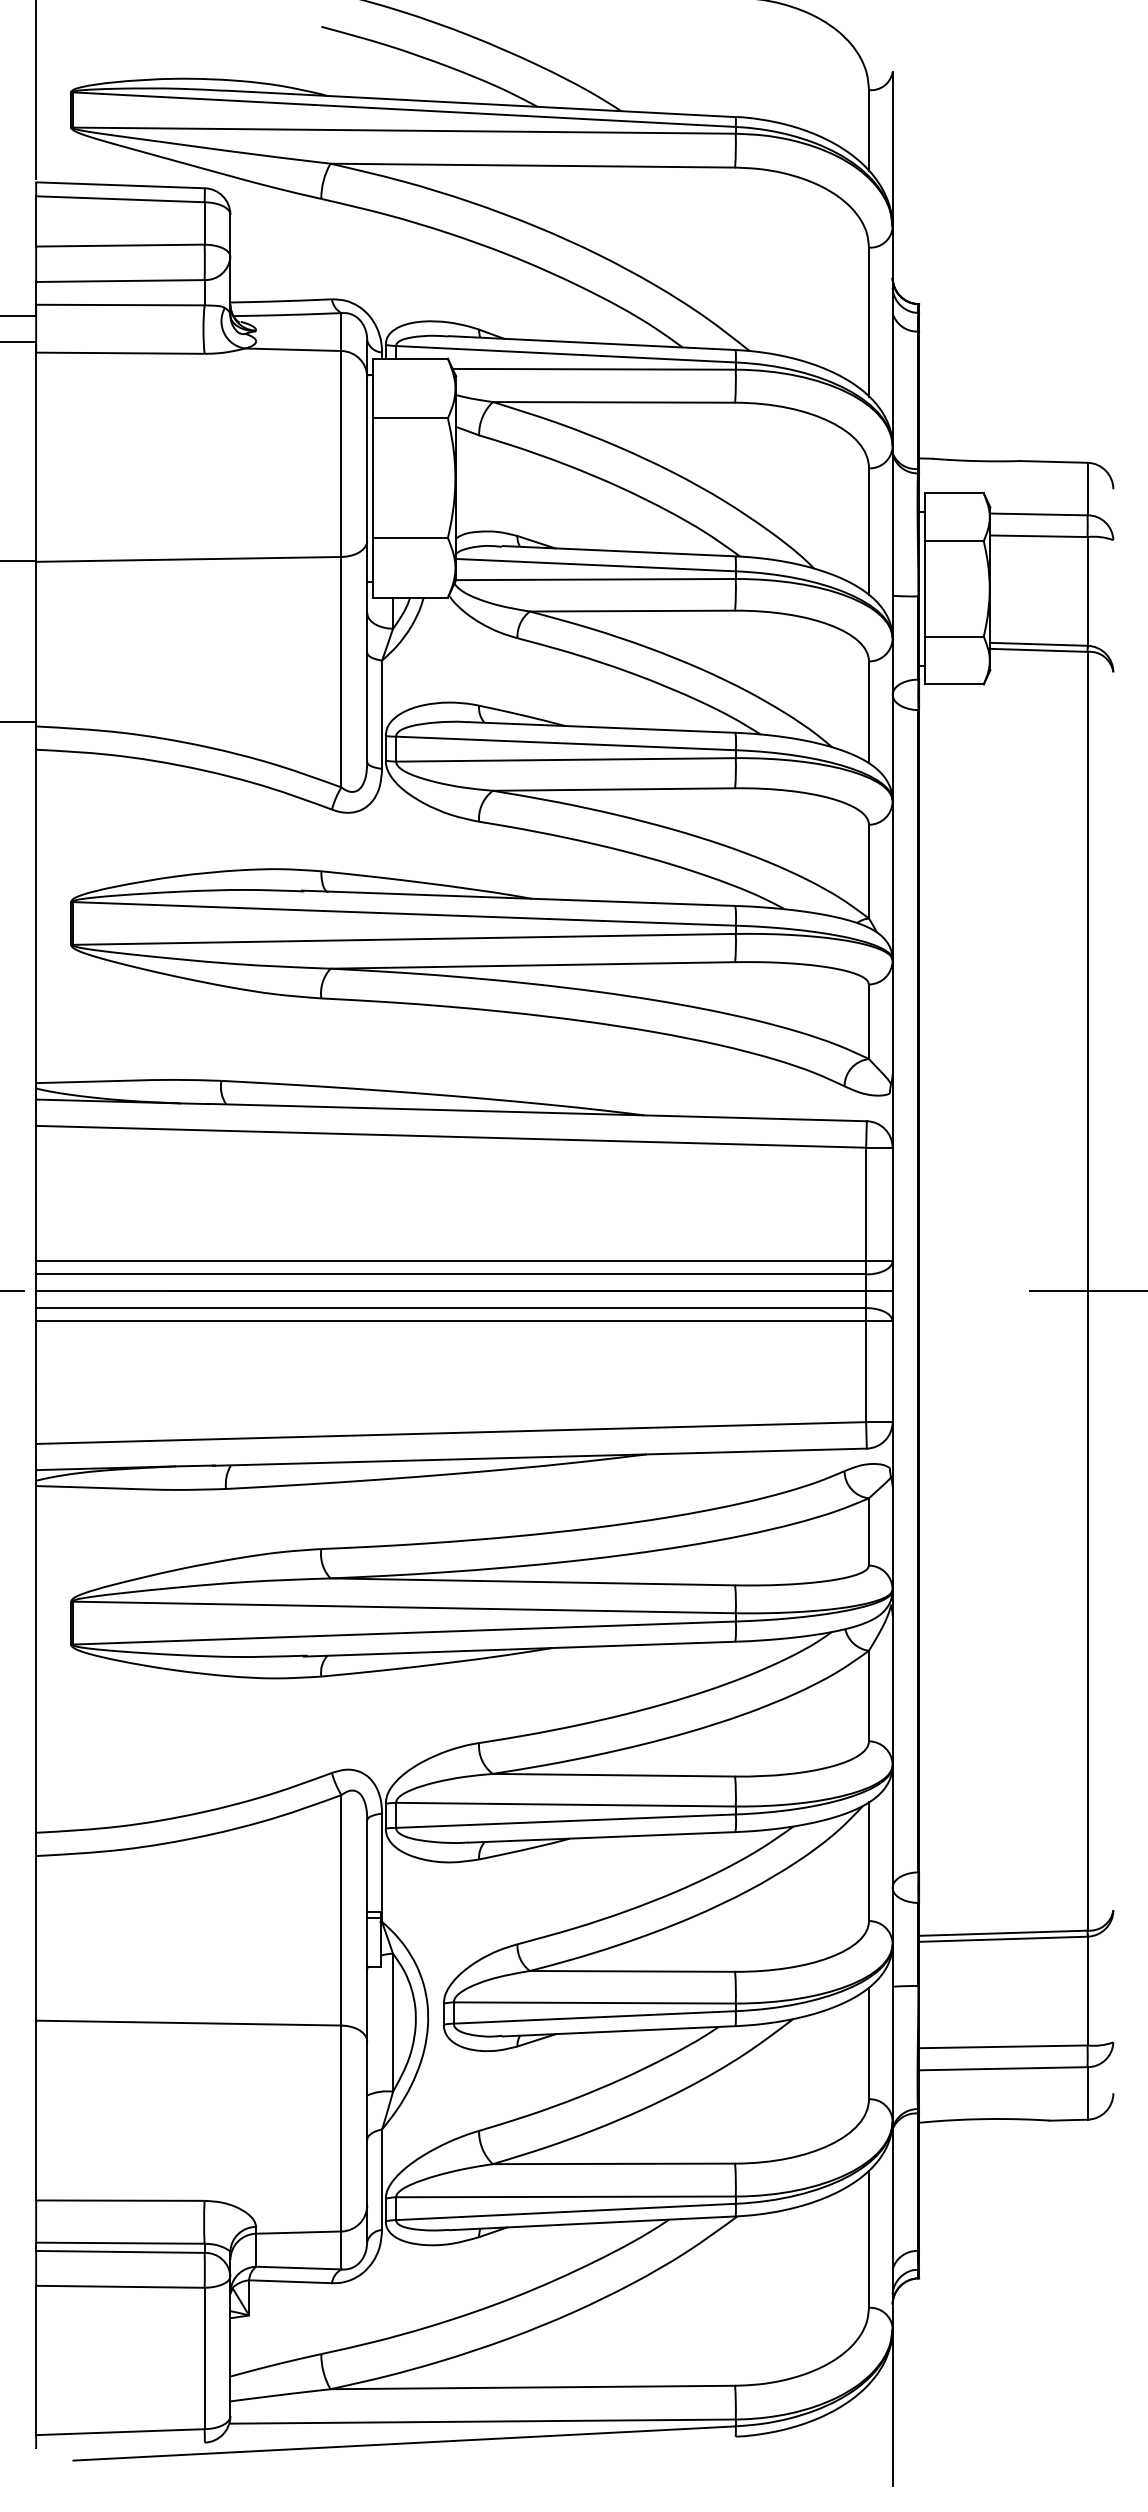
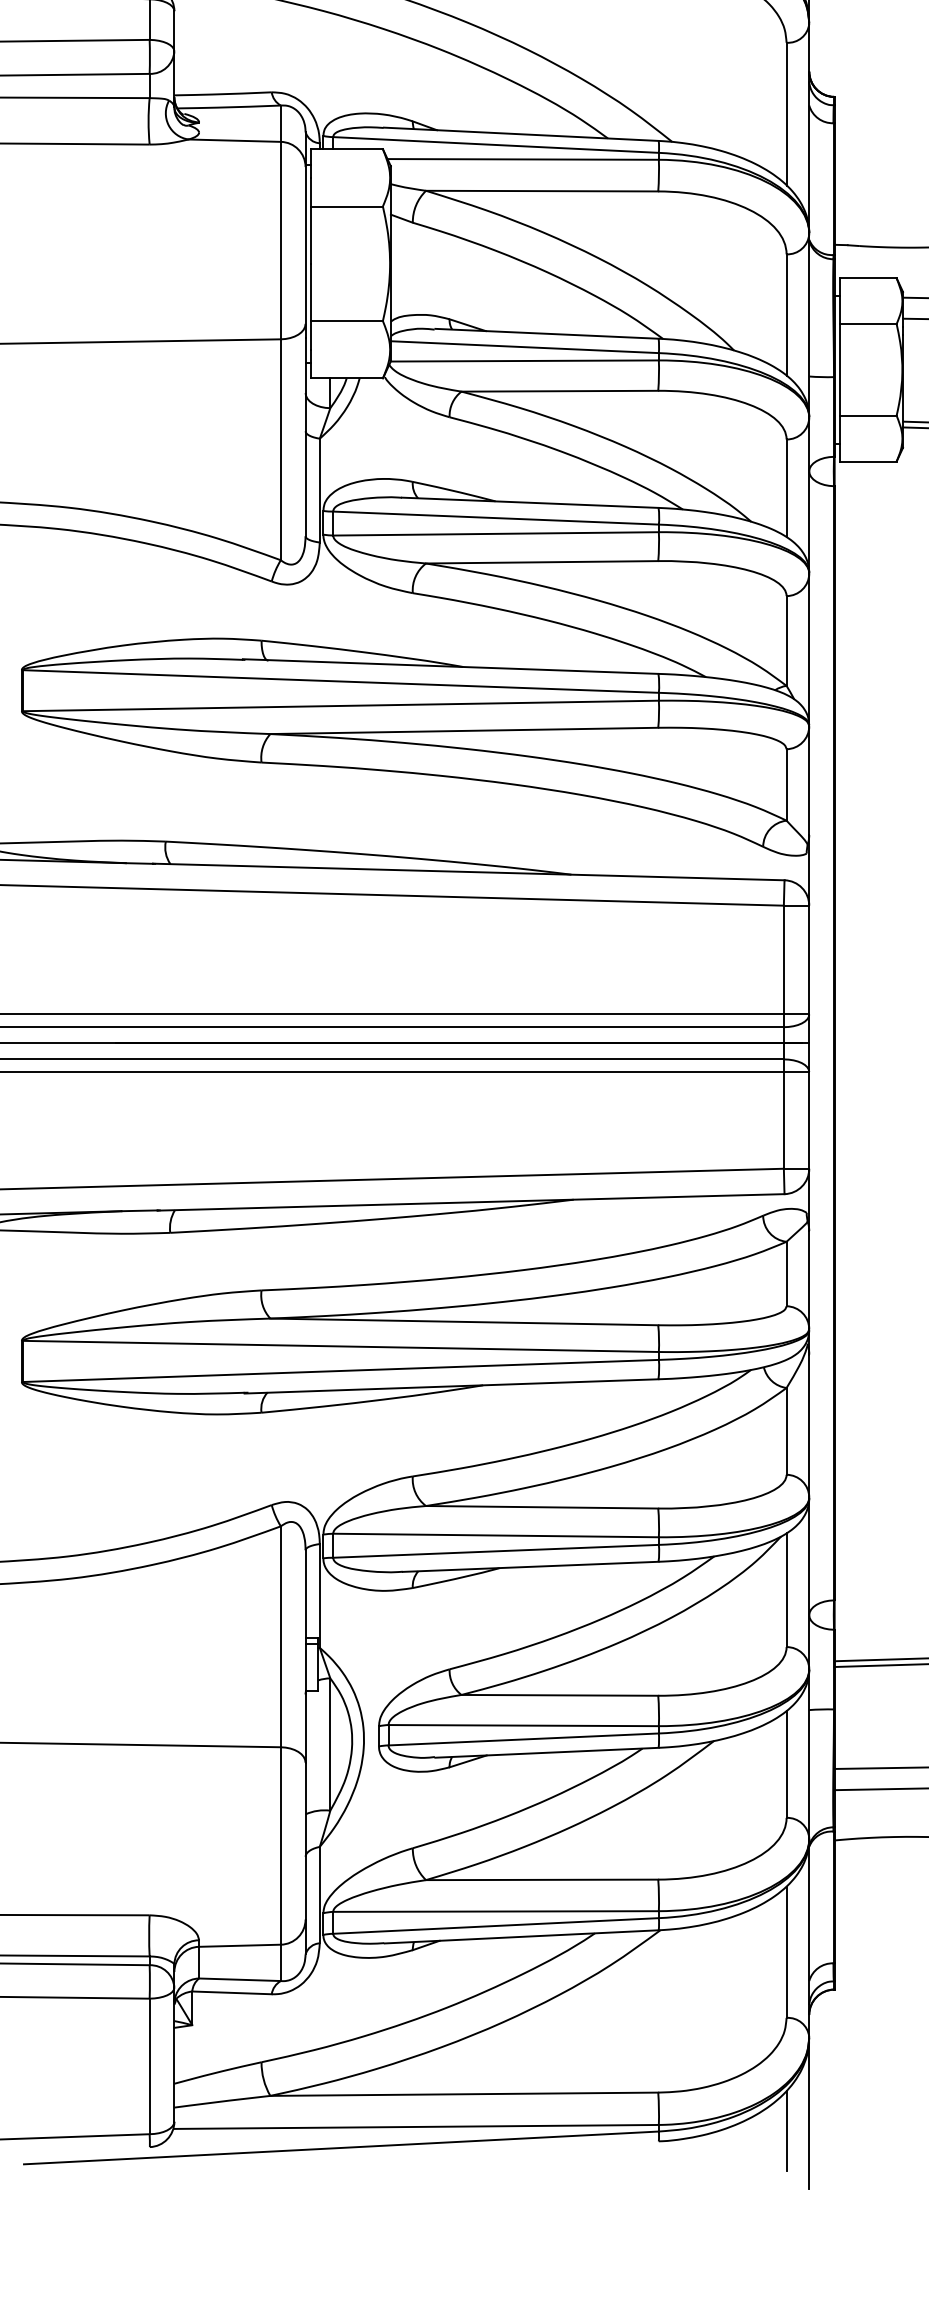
line: (868, 2425) -> (786, 2130), added

